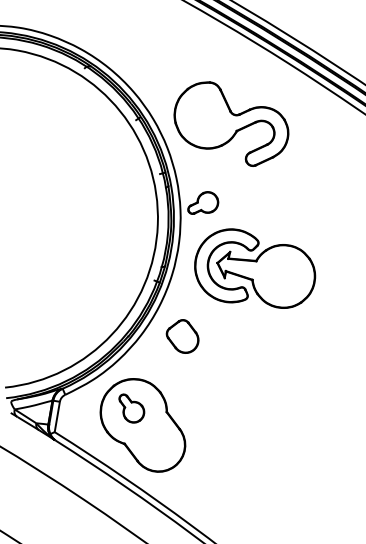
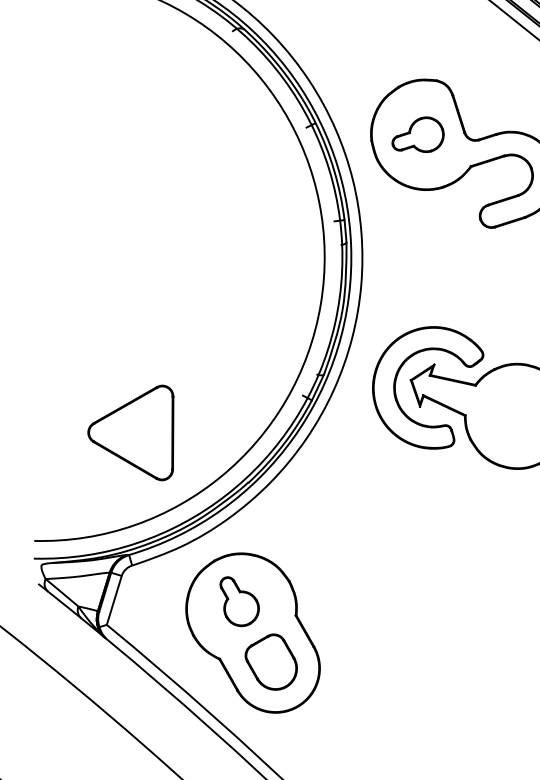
part: (203, 202) -> (419, 133), moved
part: (55, 313) -> (133, 429), added
part: (182, 336) -> (271, 661), moved

